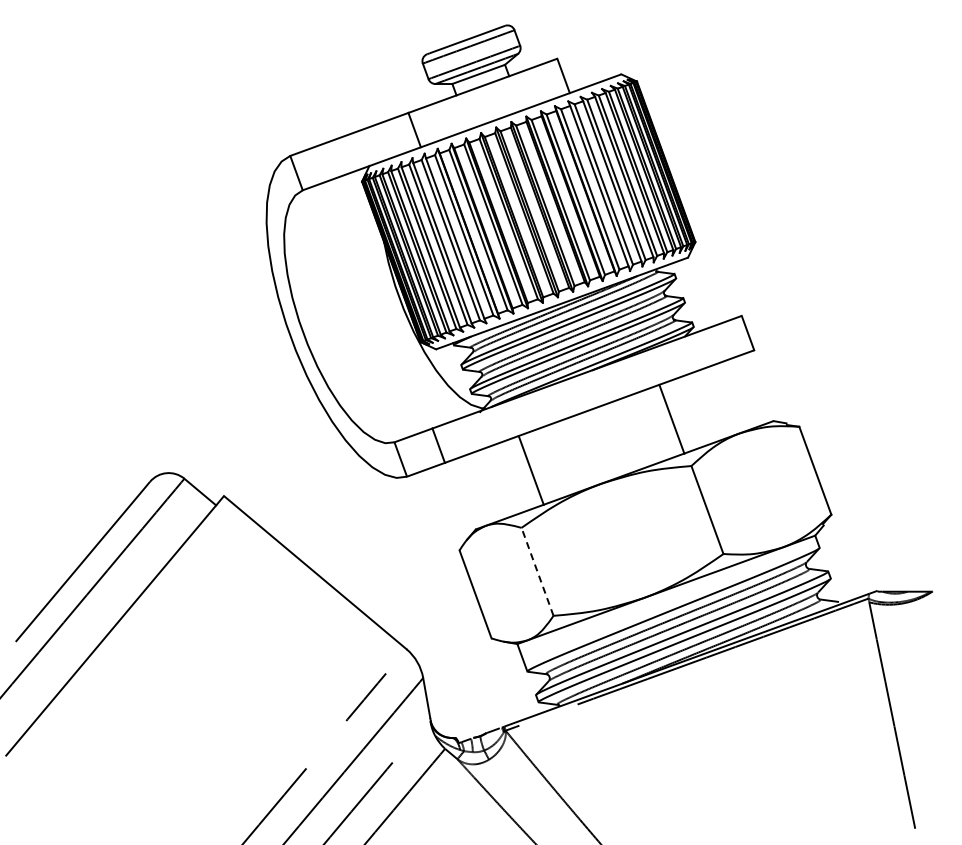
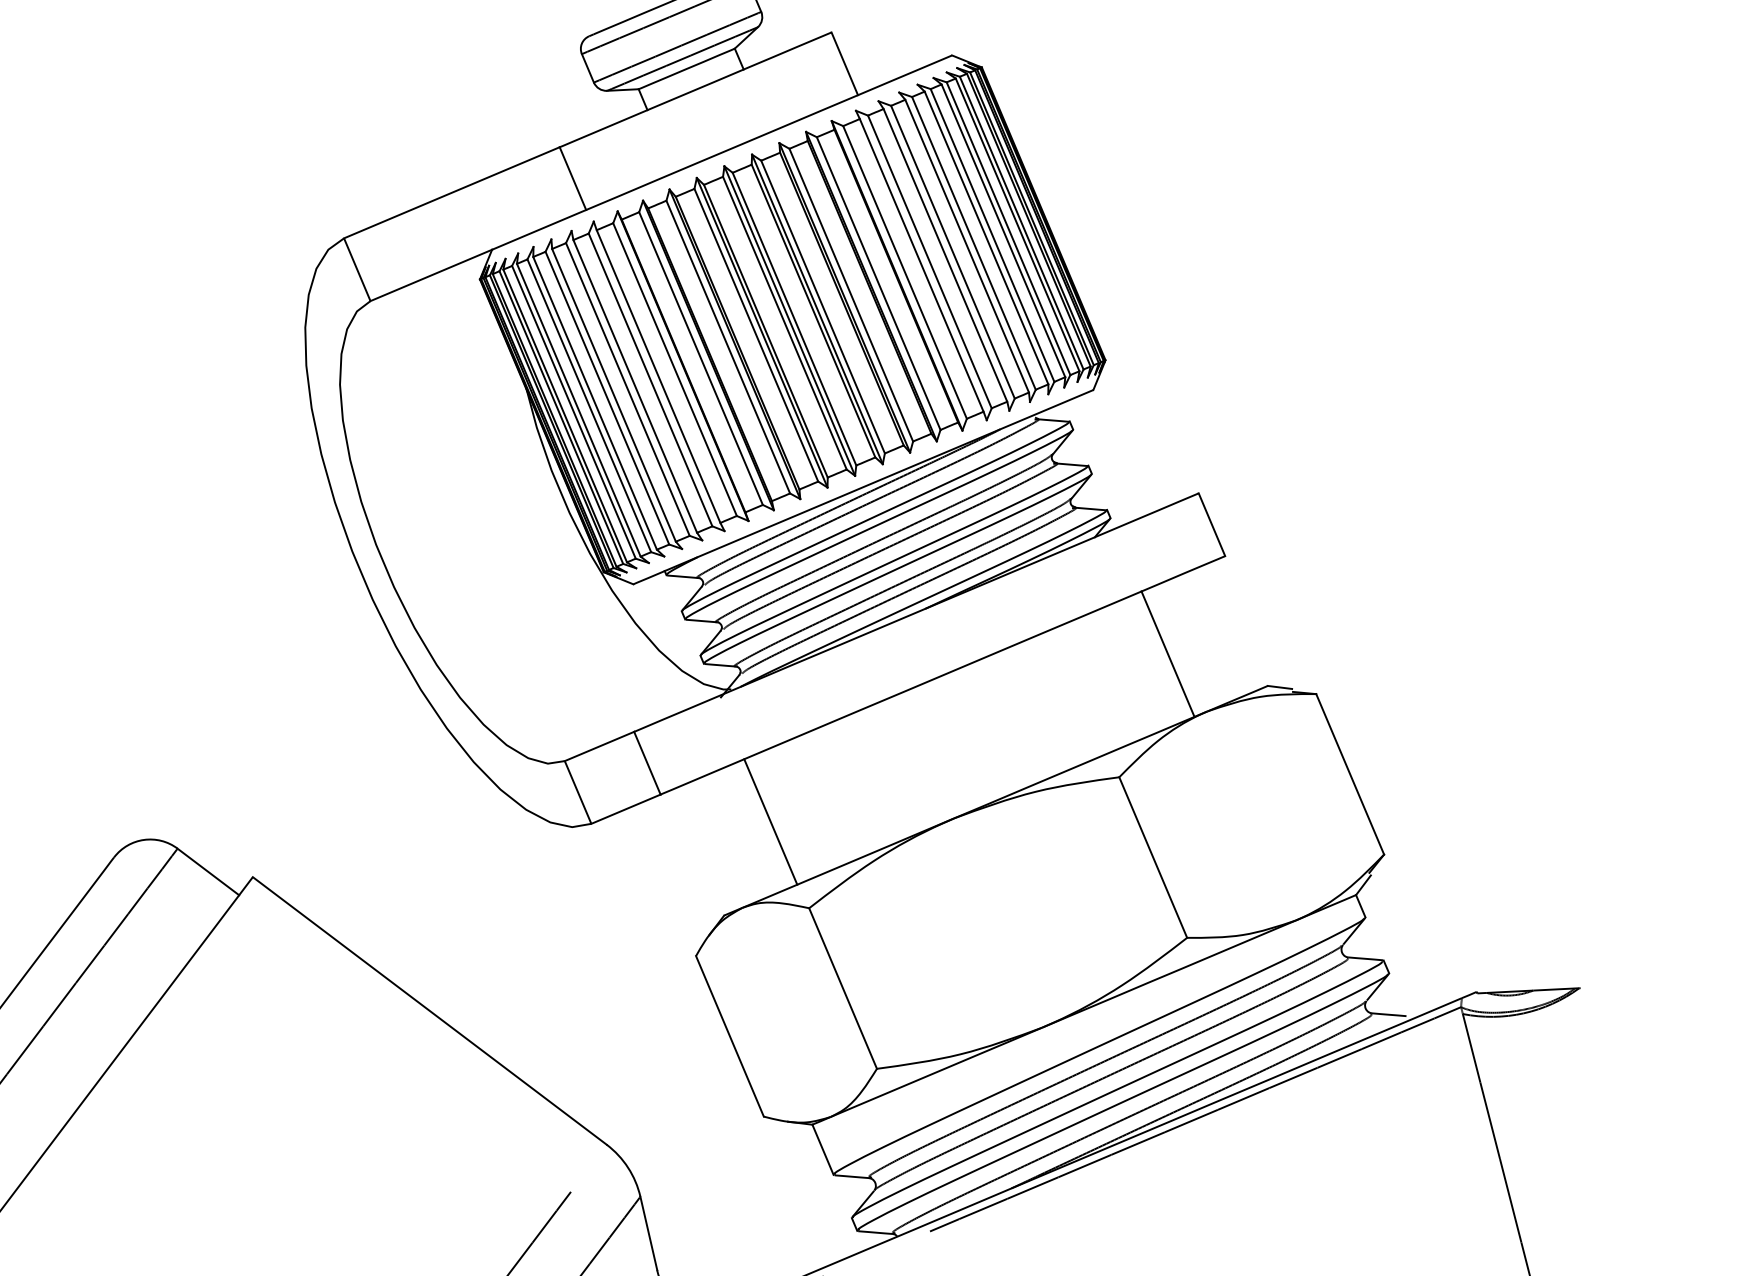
line: (671, 418) -> (1167, 652), moved
line: (530, 470) -> (769, 821), moved
line: (537, 571) -> (842, 987), dashed -> solid

